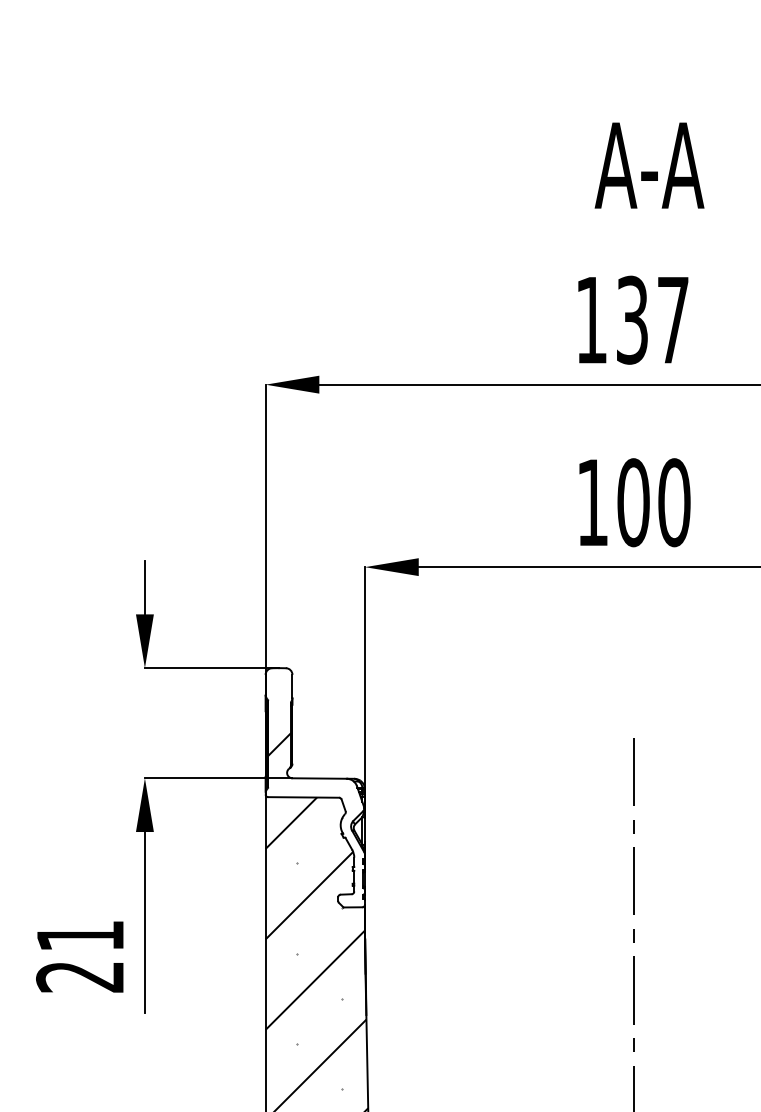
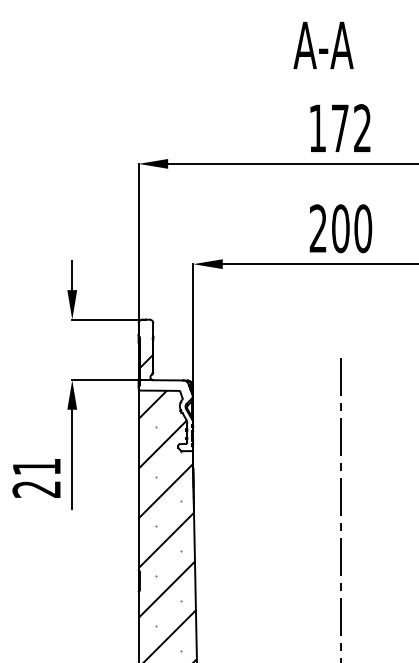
text: (649, 165) -> (323, 45), moved
text: (651, 320) -> (350, 128), 137 -> 172
text: (591, 502) -> (317, 228), 100 -> 200

